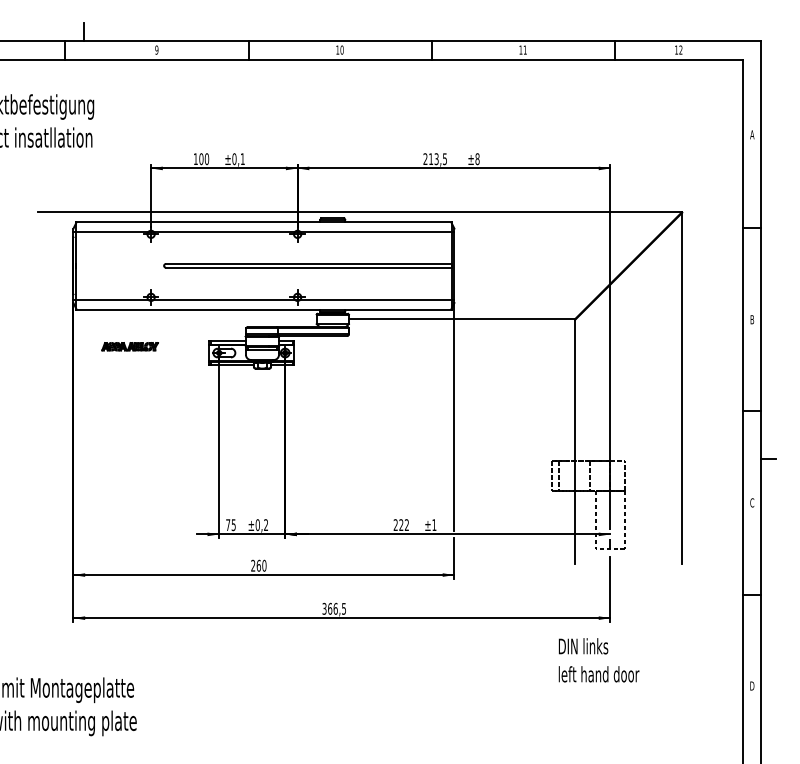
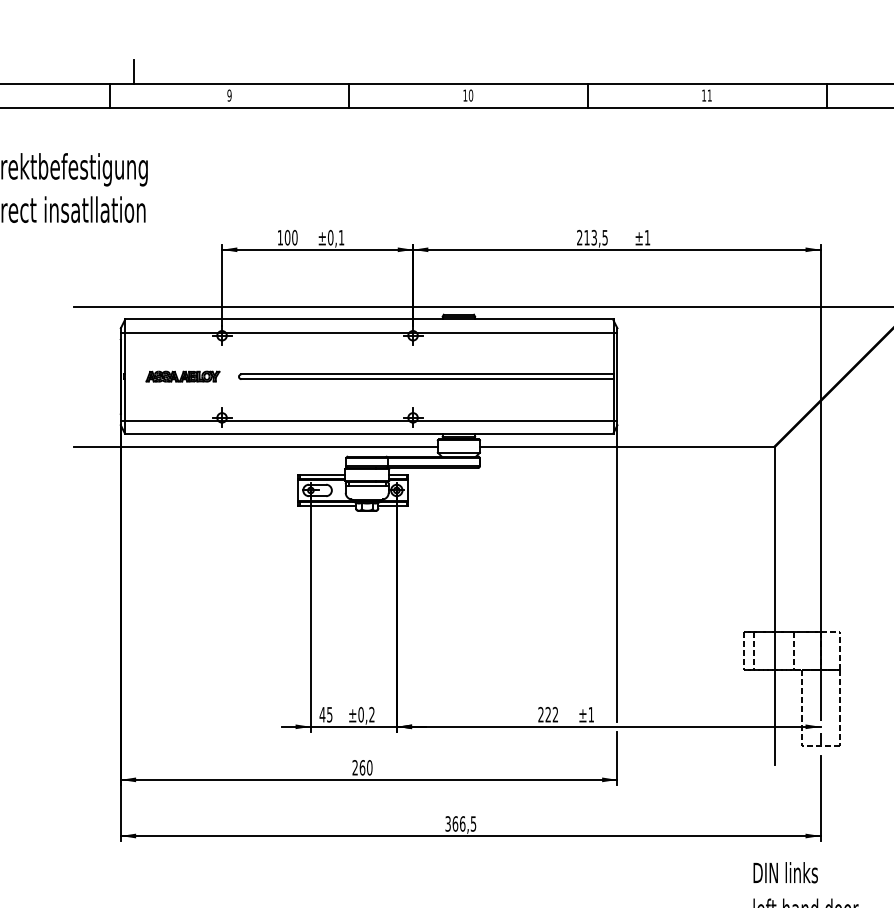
text: (477, 159) -> (647, 238), ±8 -> ±1
line: (176, 319) -> (255, 446), added
part: (129, 346) -> (182, 376), moved
text: (227, 524) -> (321, 713), 75 -> 45

